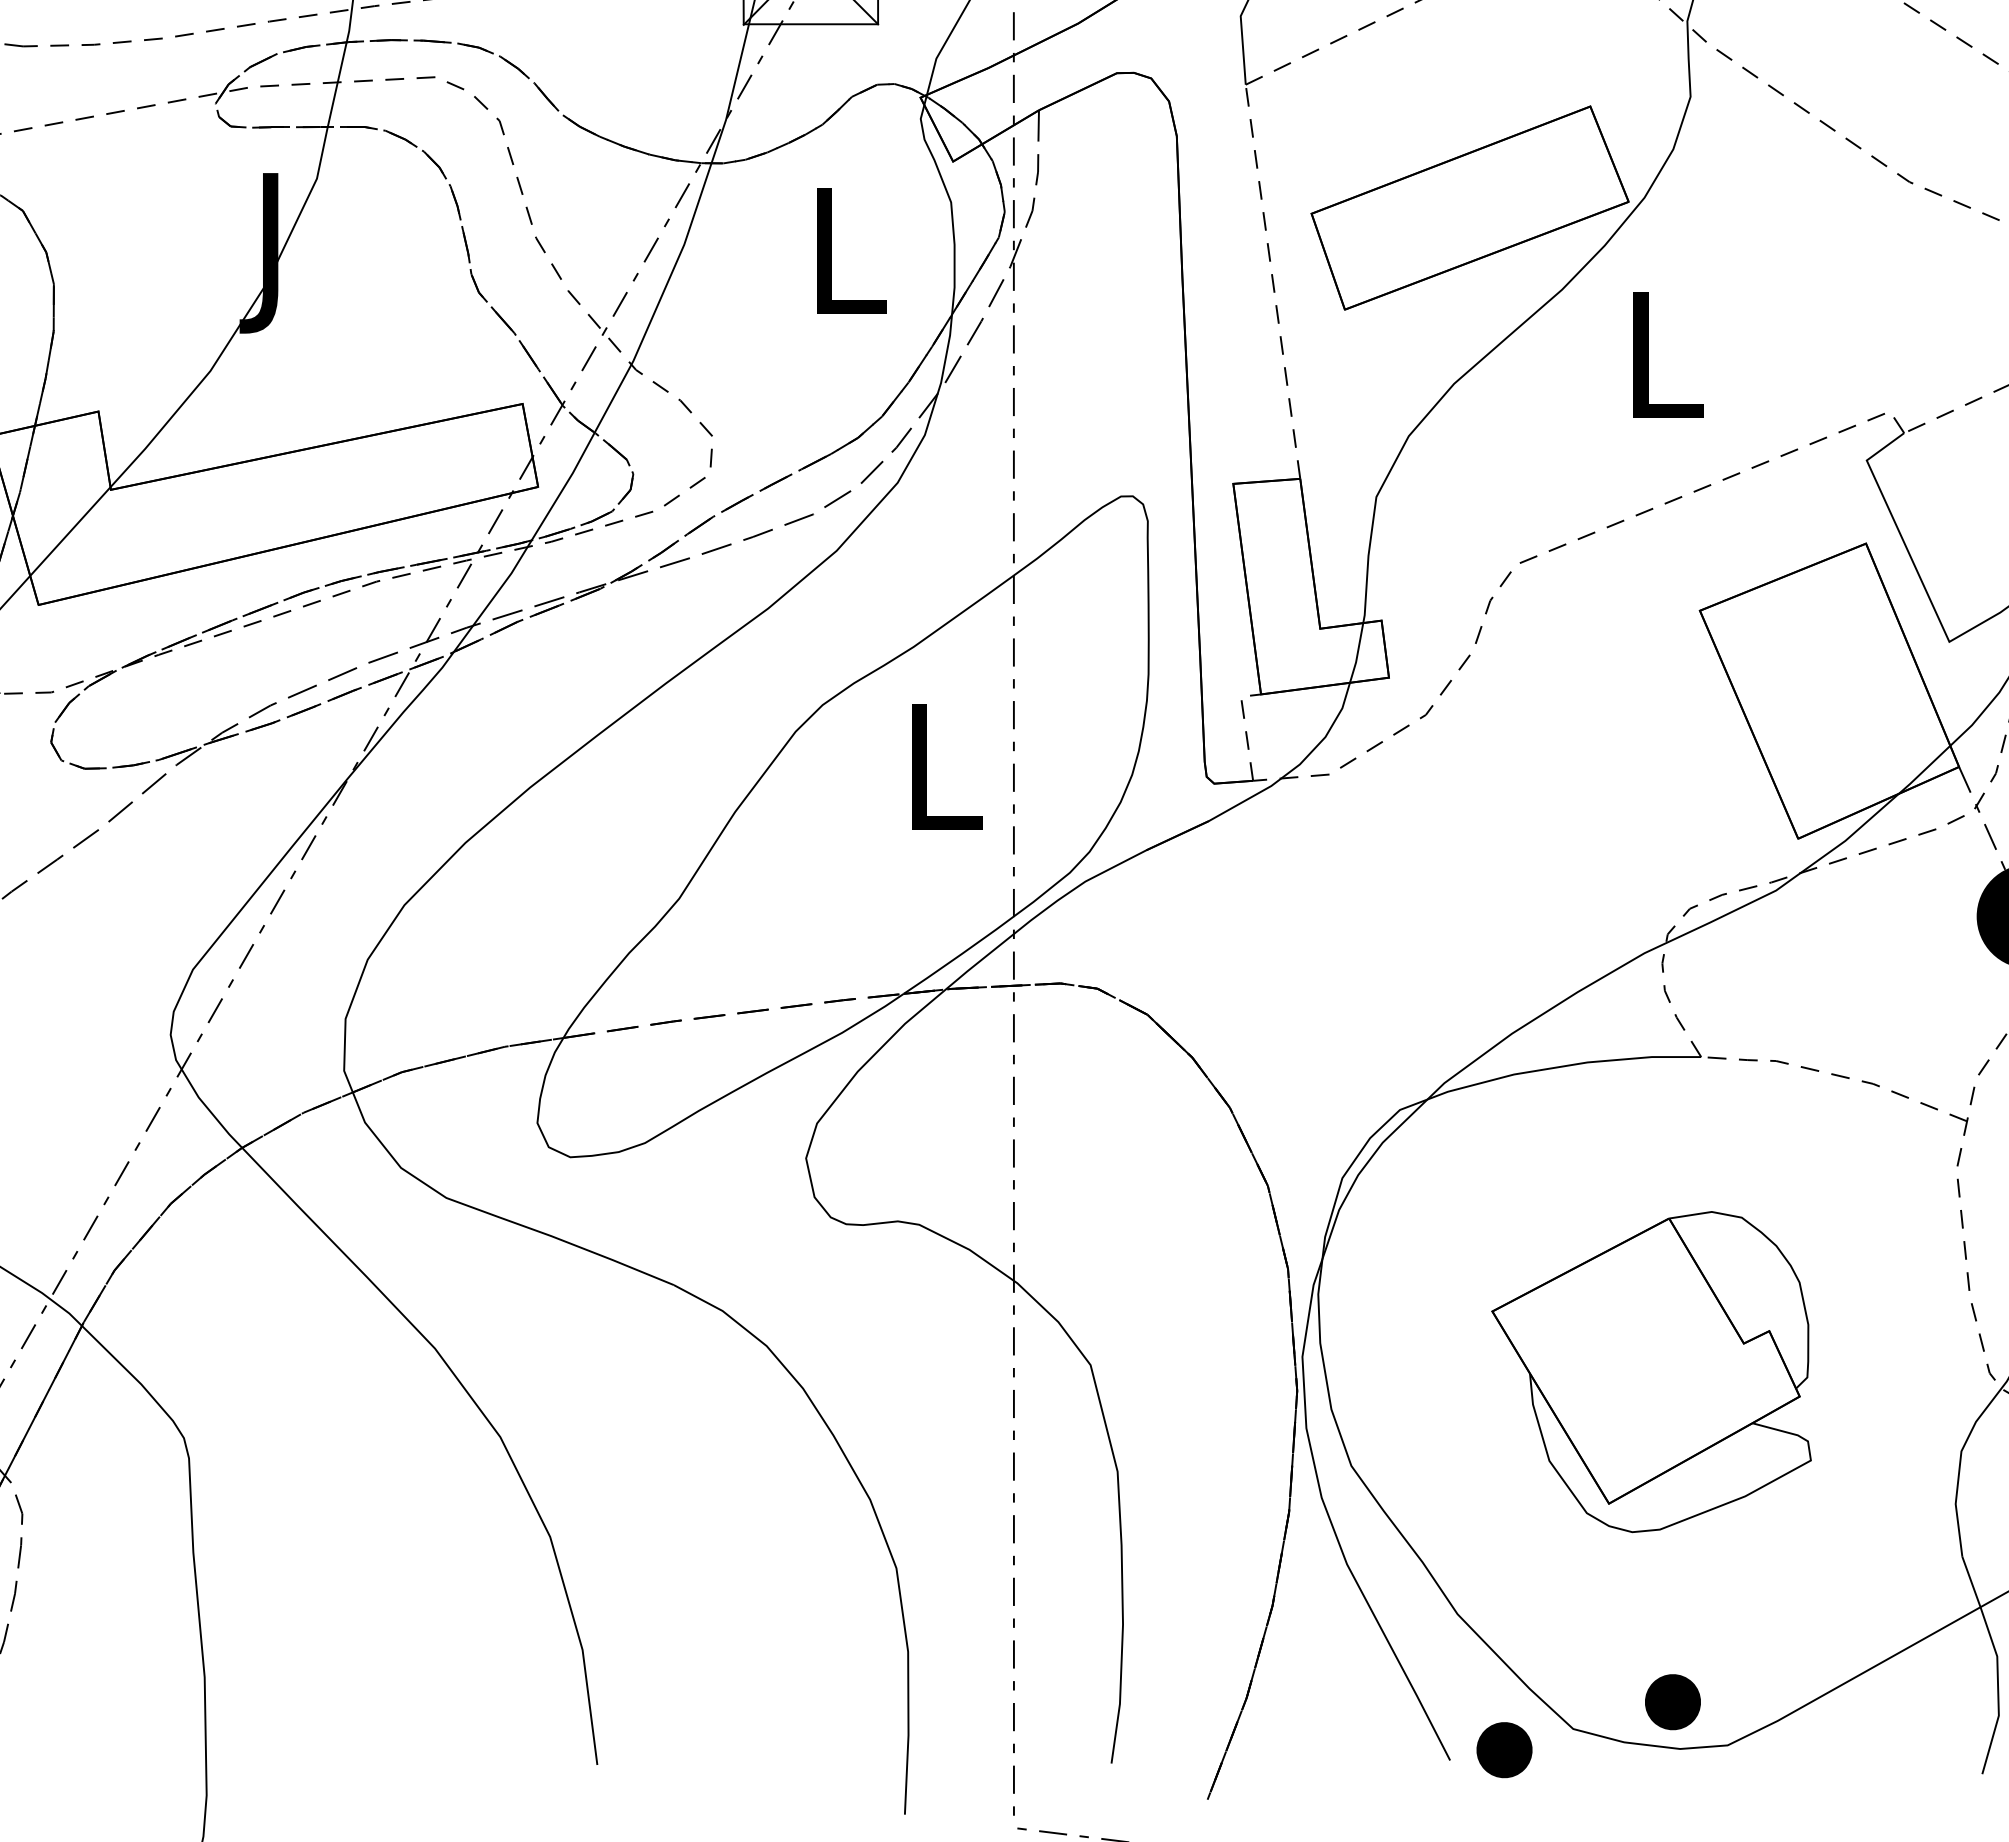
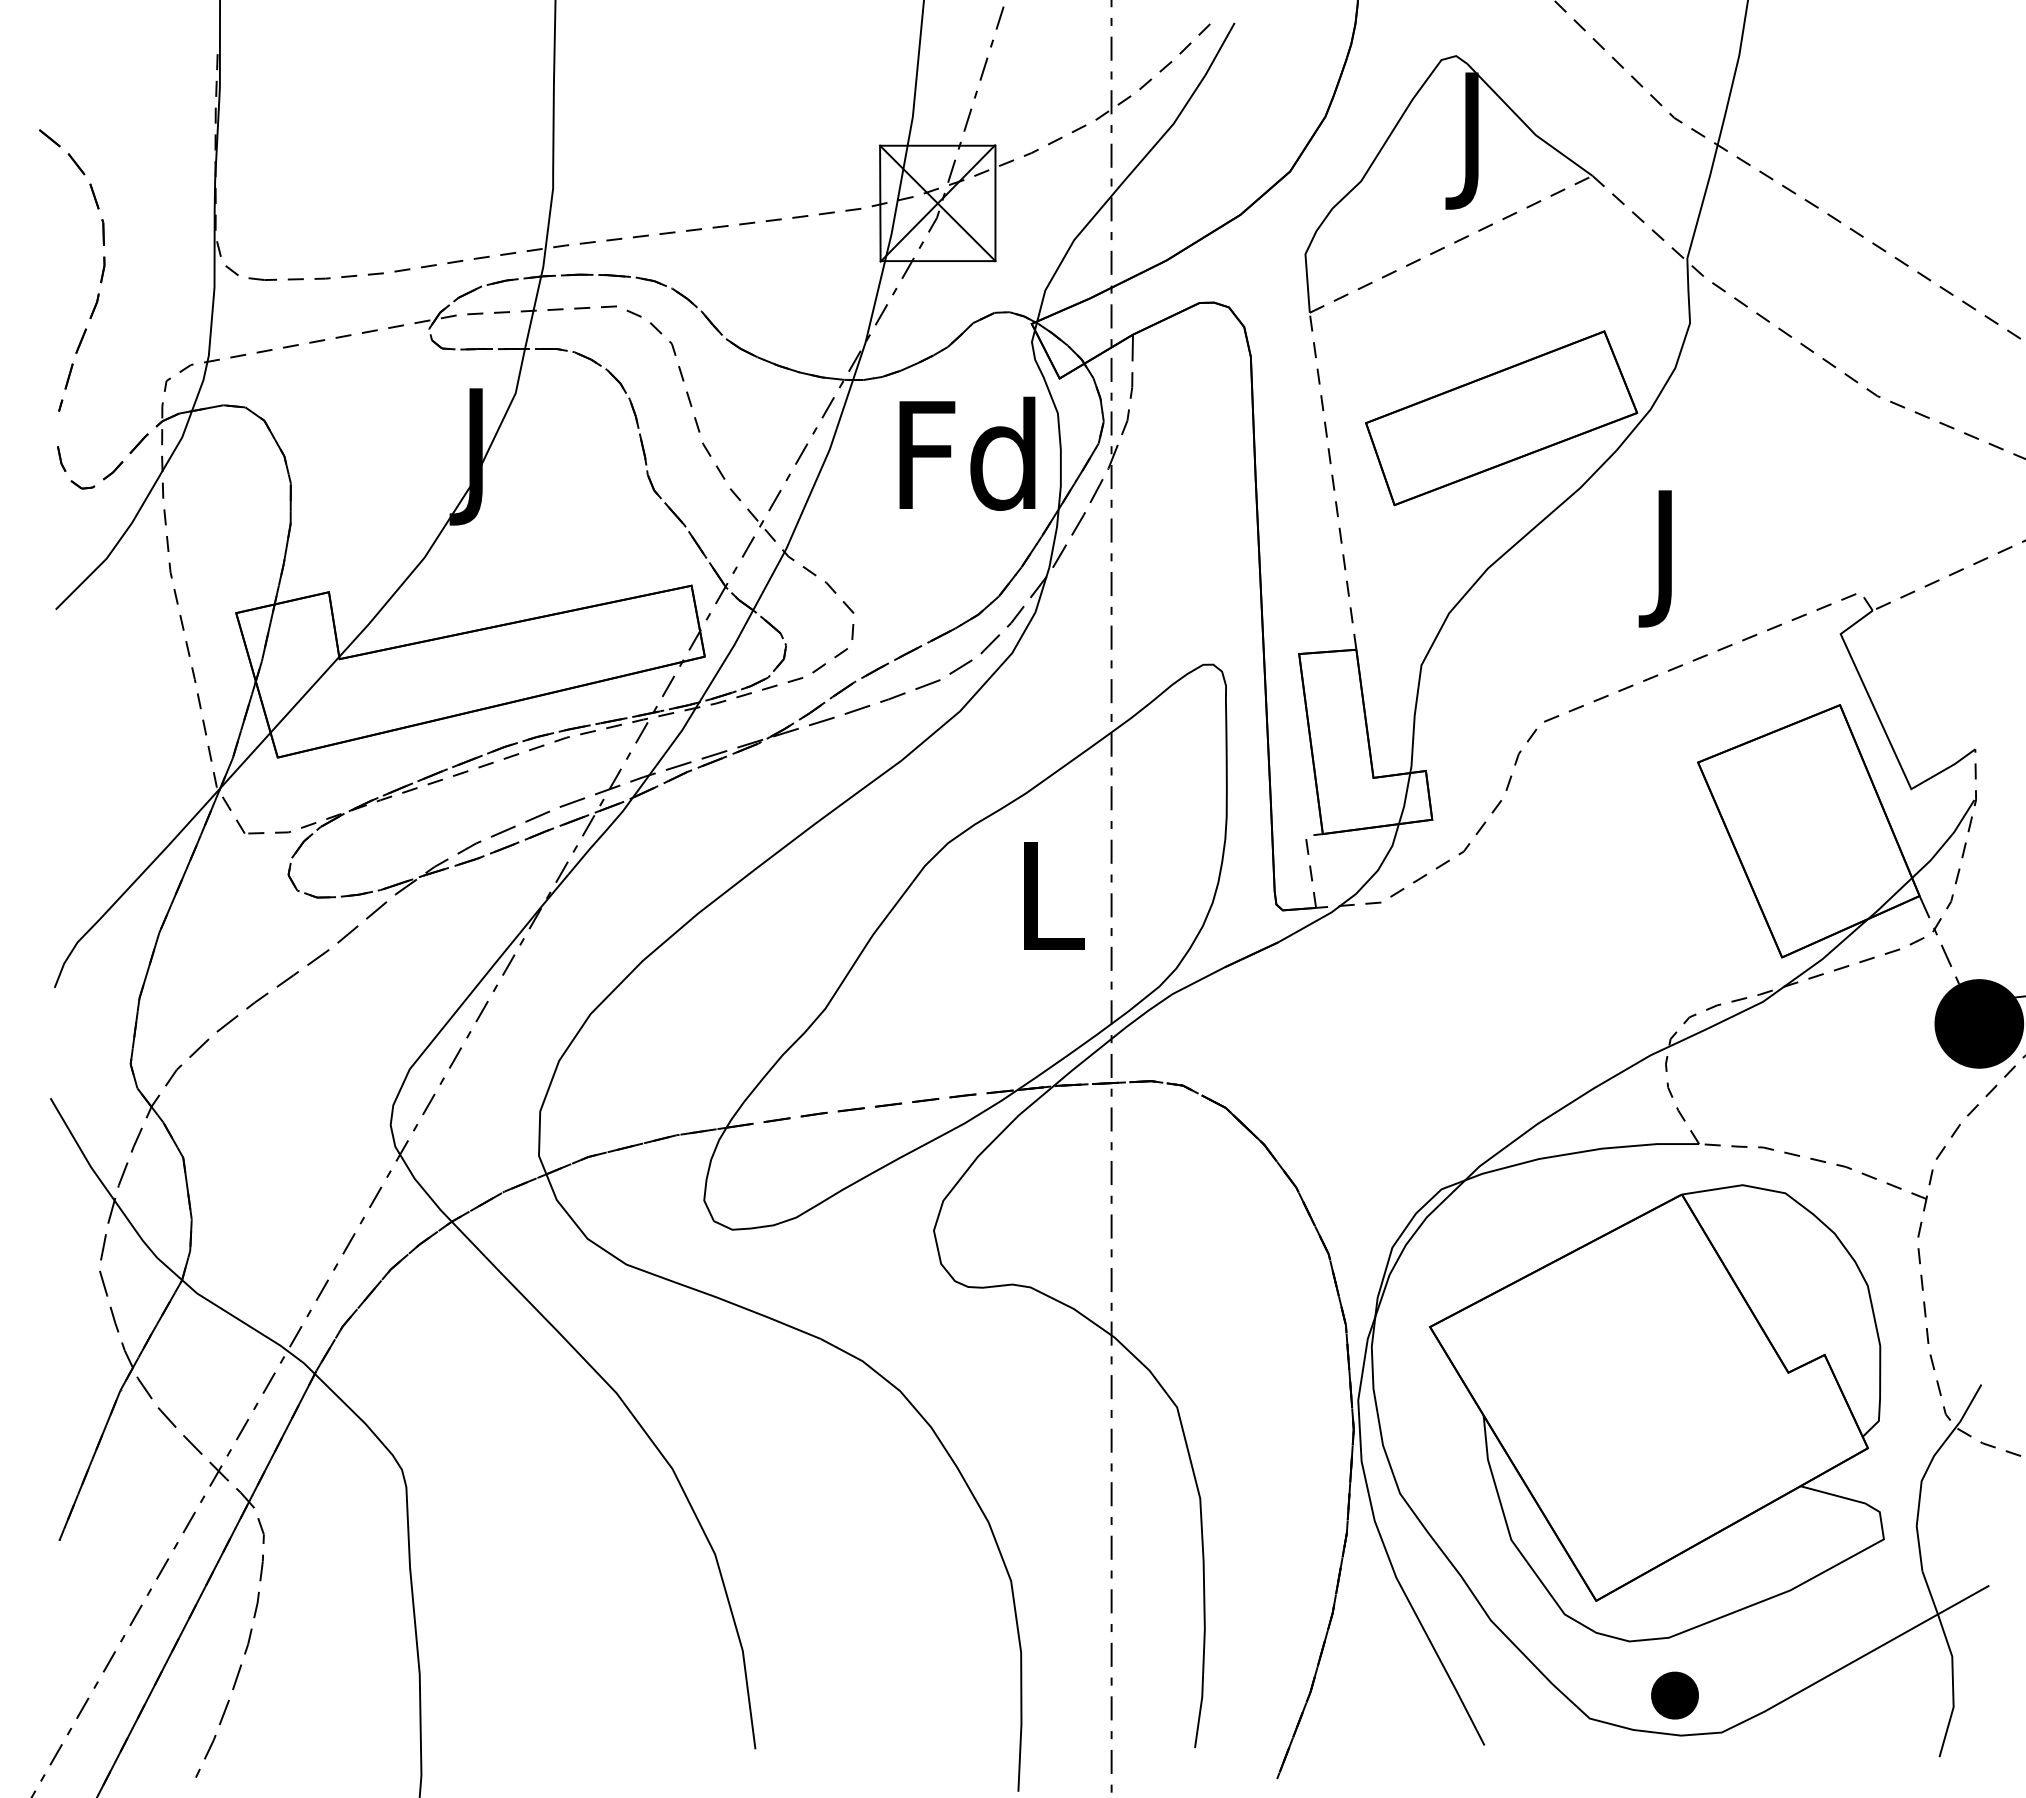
text: (845, 249) -> (967, 453), L -> Fd
text: (1666, 372) -> (1669, 558), L -> J
part: (1651, 1372) -> (1656, 1413), size x1.67
part: (1503, 1750) -> (1530, 1736), removed

